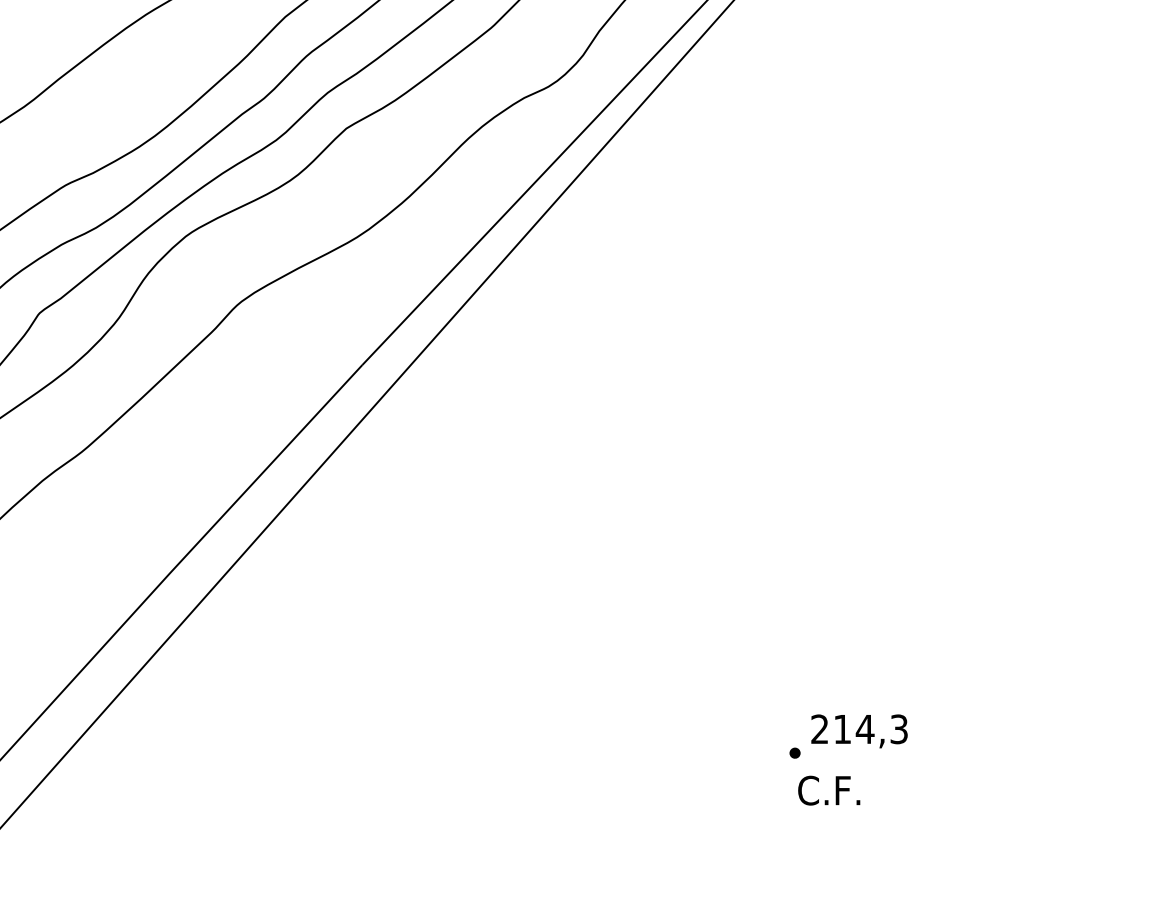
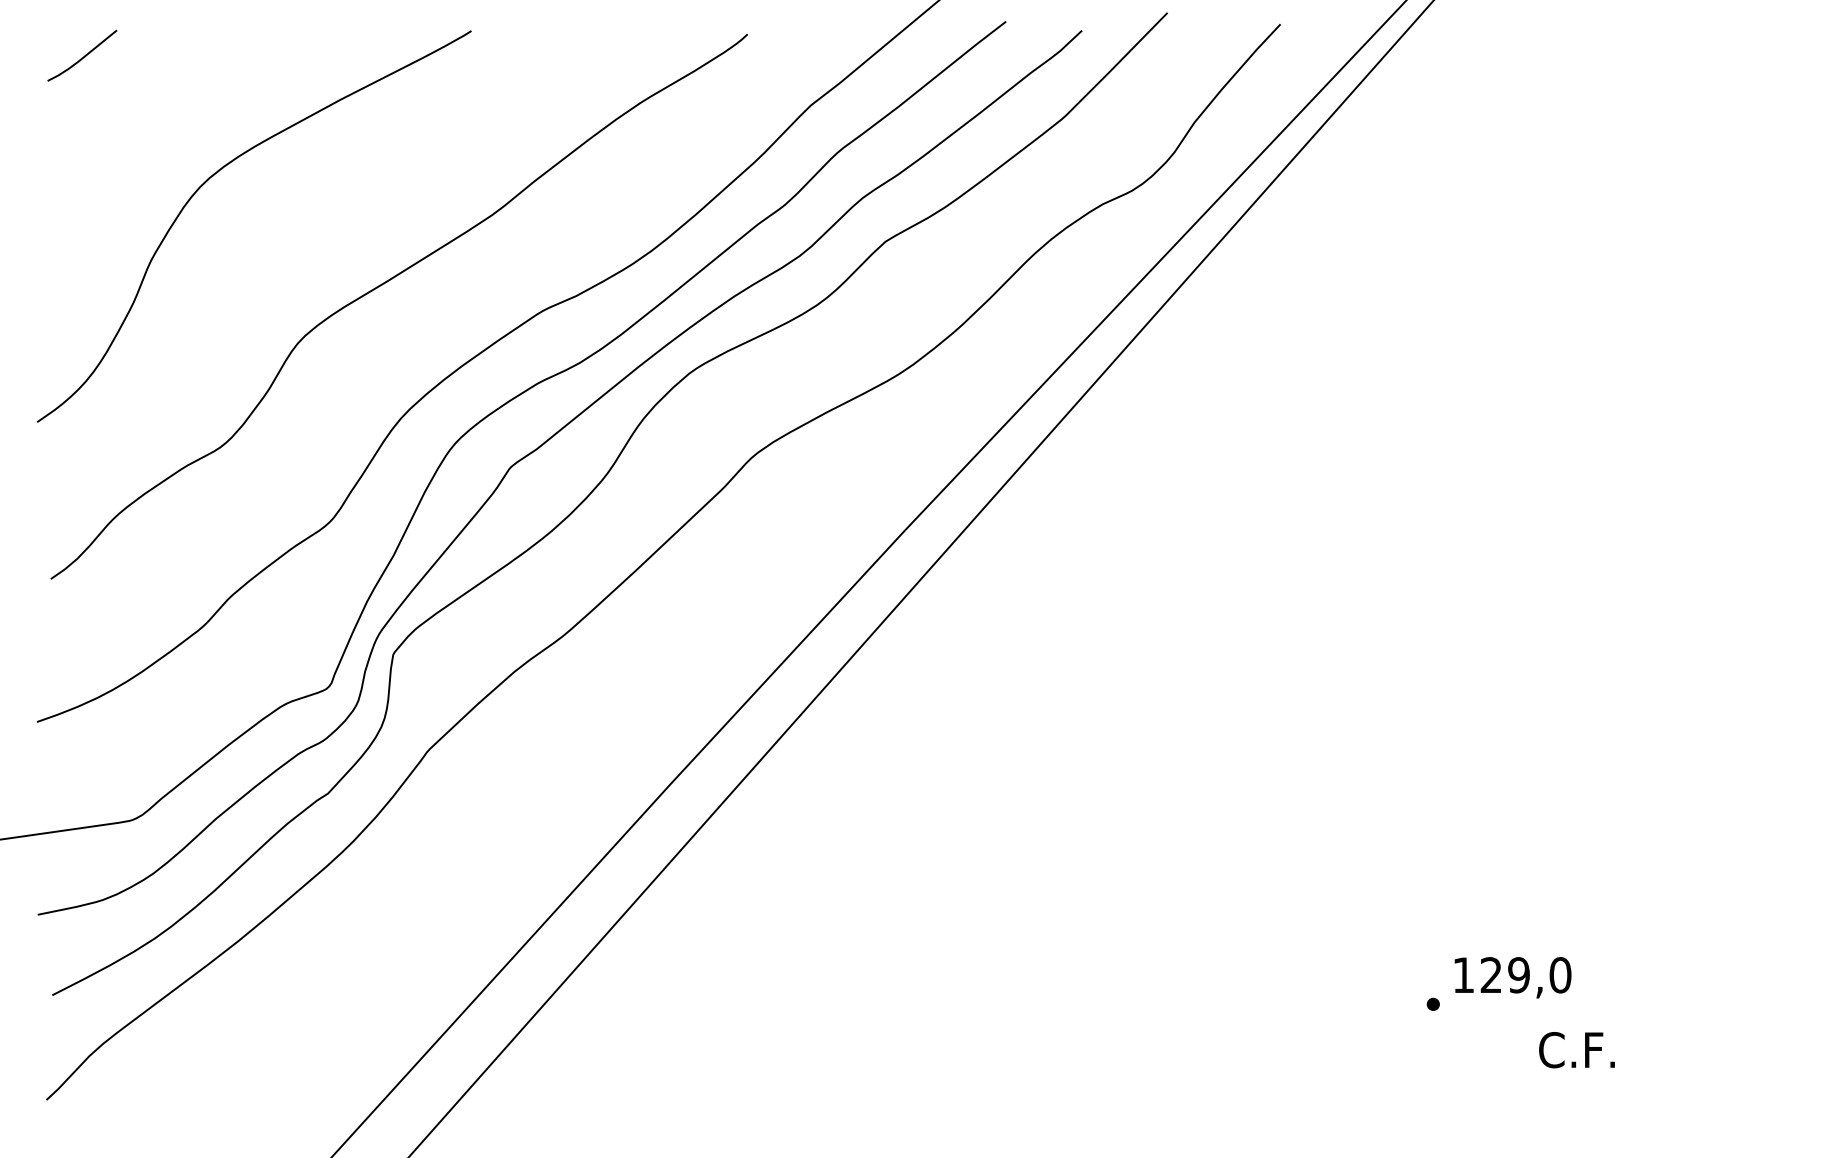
text: (859, 729) -> (1512, 975), 214,3 -> 129,0
text: (828, 790) -> (1576, 1050), moved

